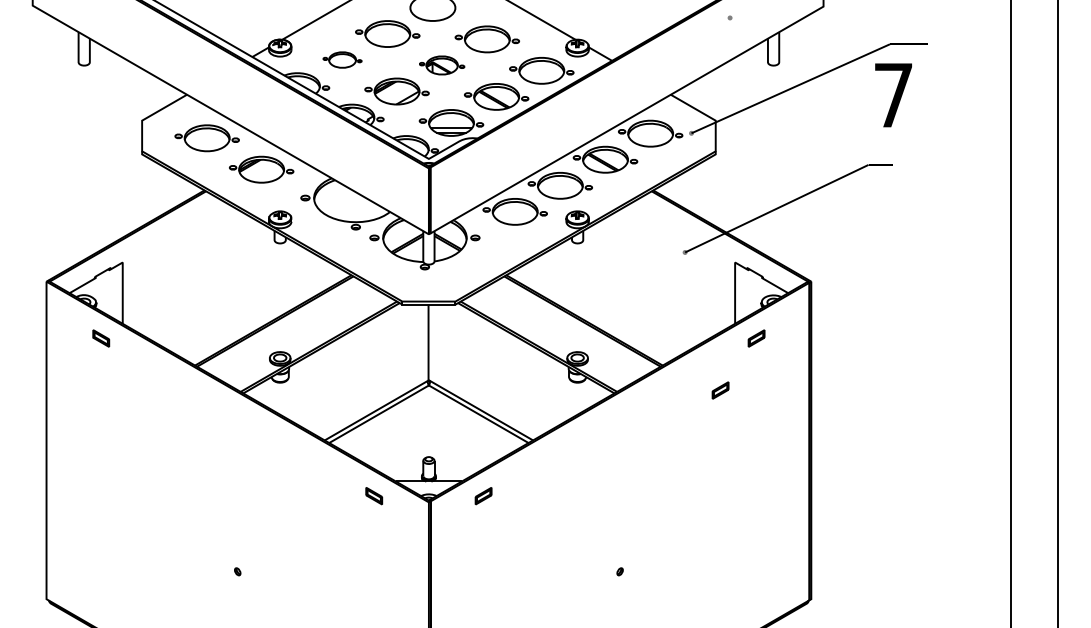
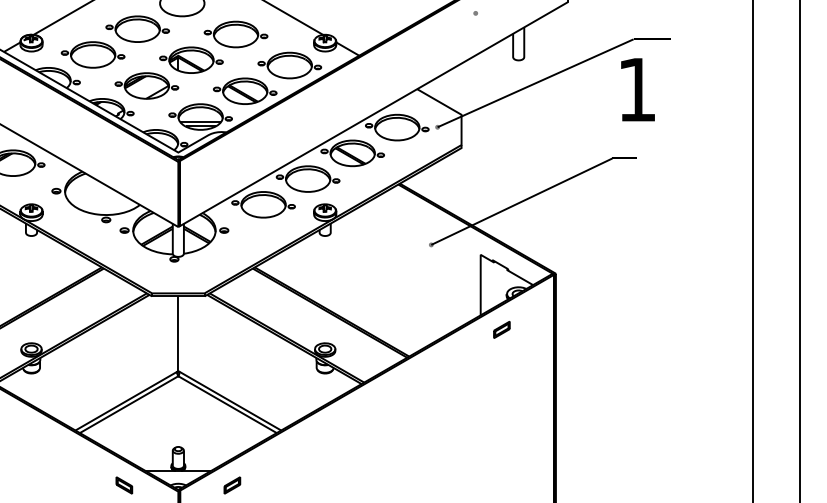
part: (342, 59) -> (93, 54), size x1.67
part: (441, 65) -> (190, 60), size x1.43
text: (893, 95) -> (637, 89), 7 -> 1
part: (720, 390) -> (466, 381), removed

